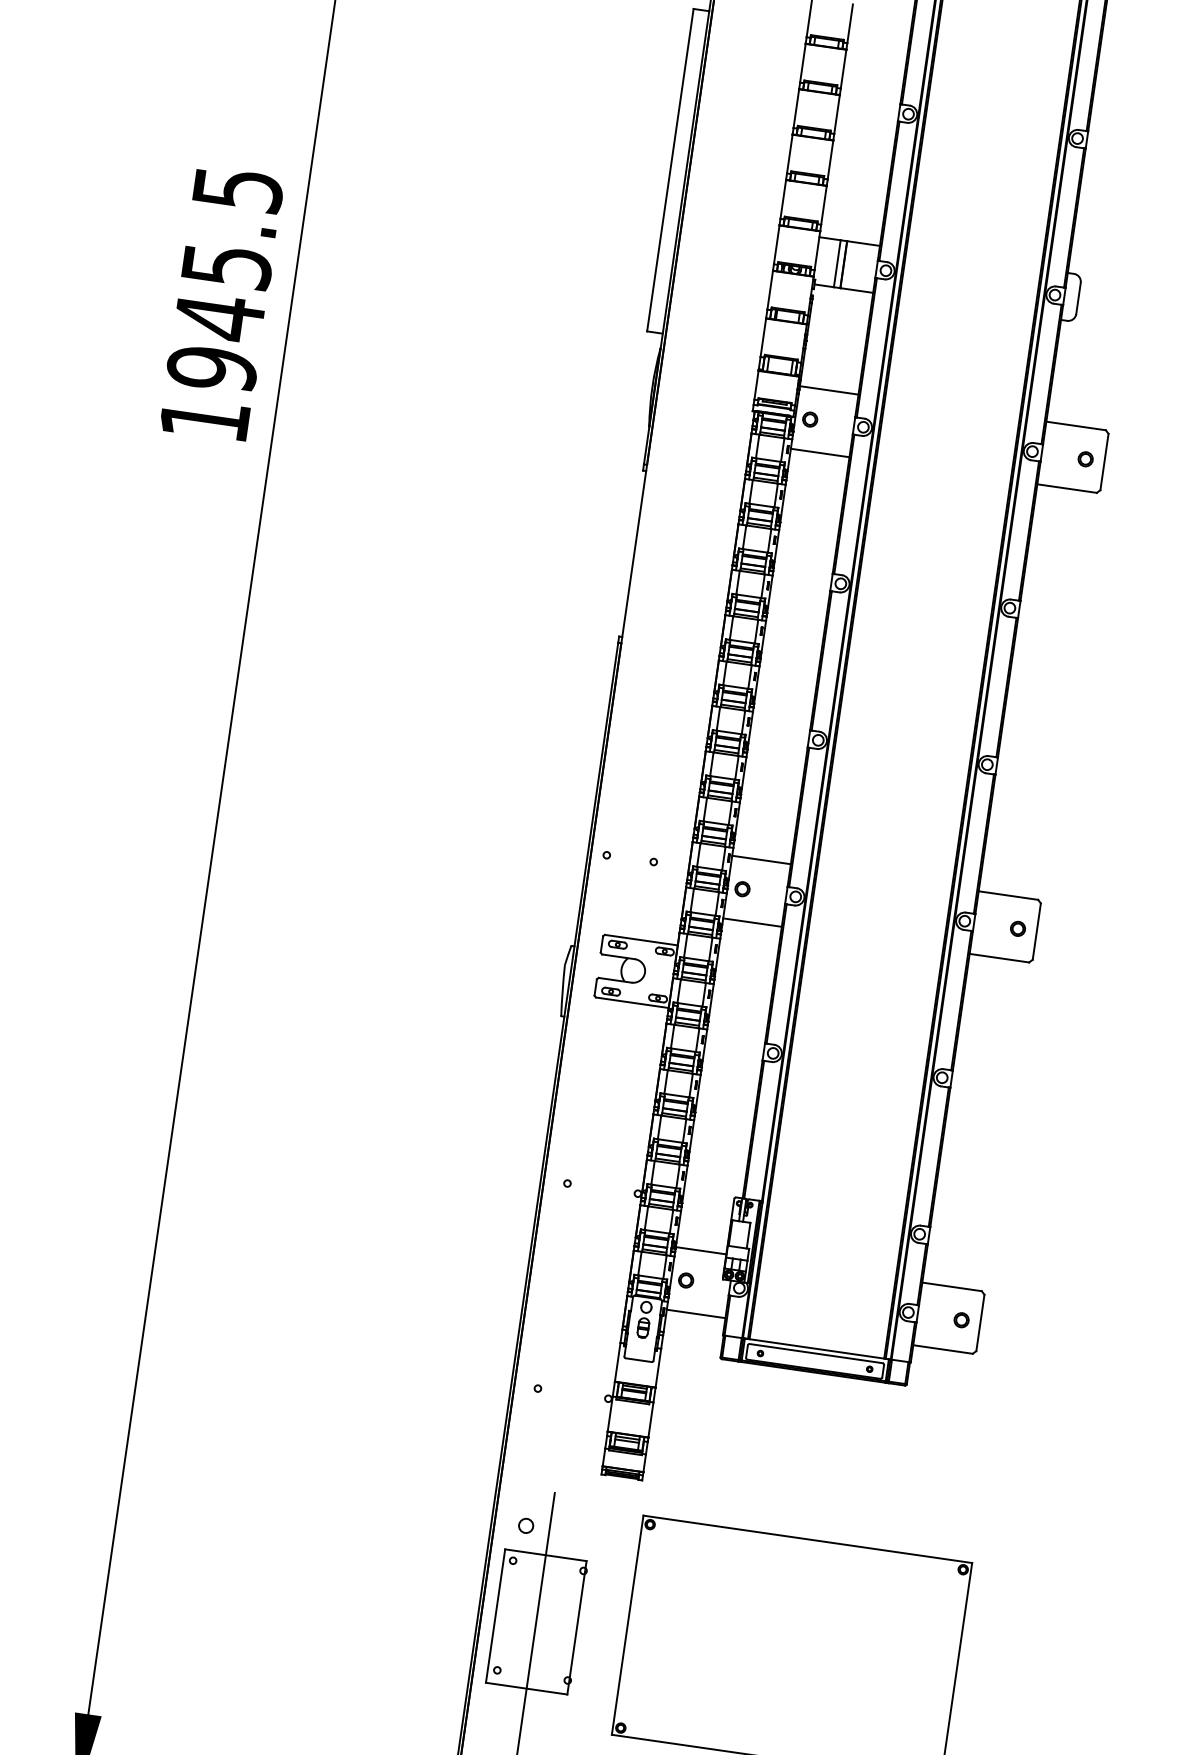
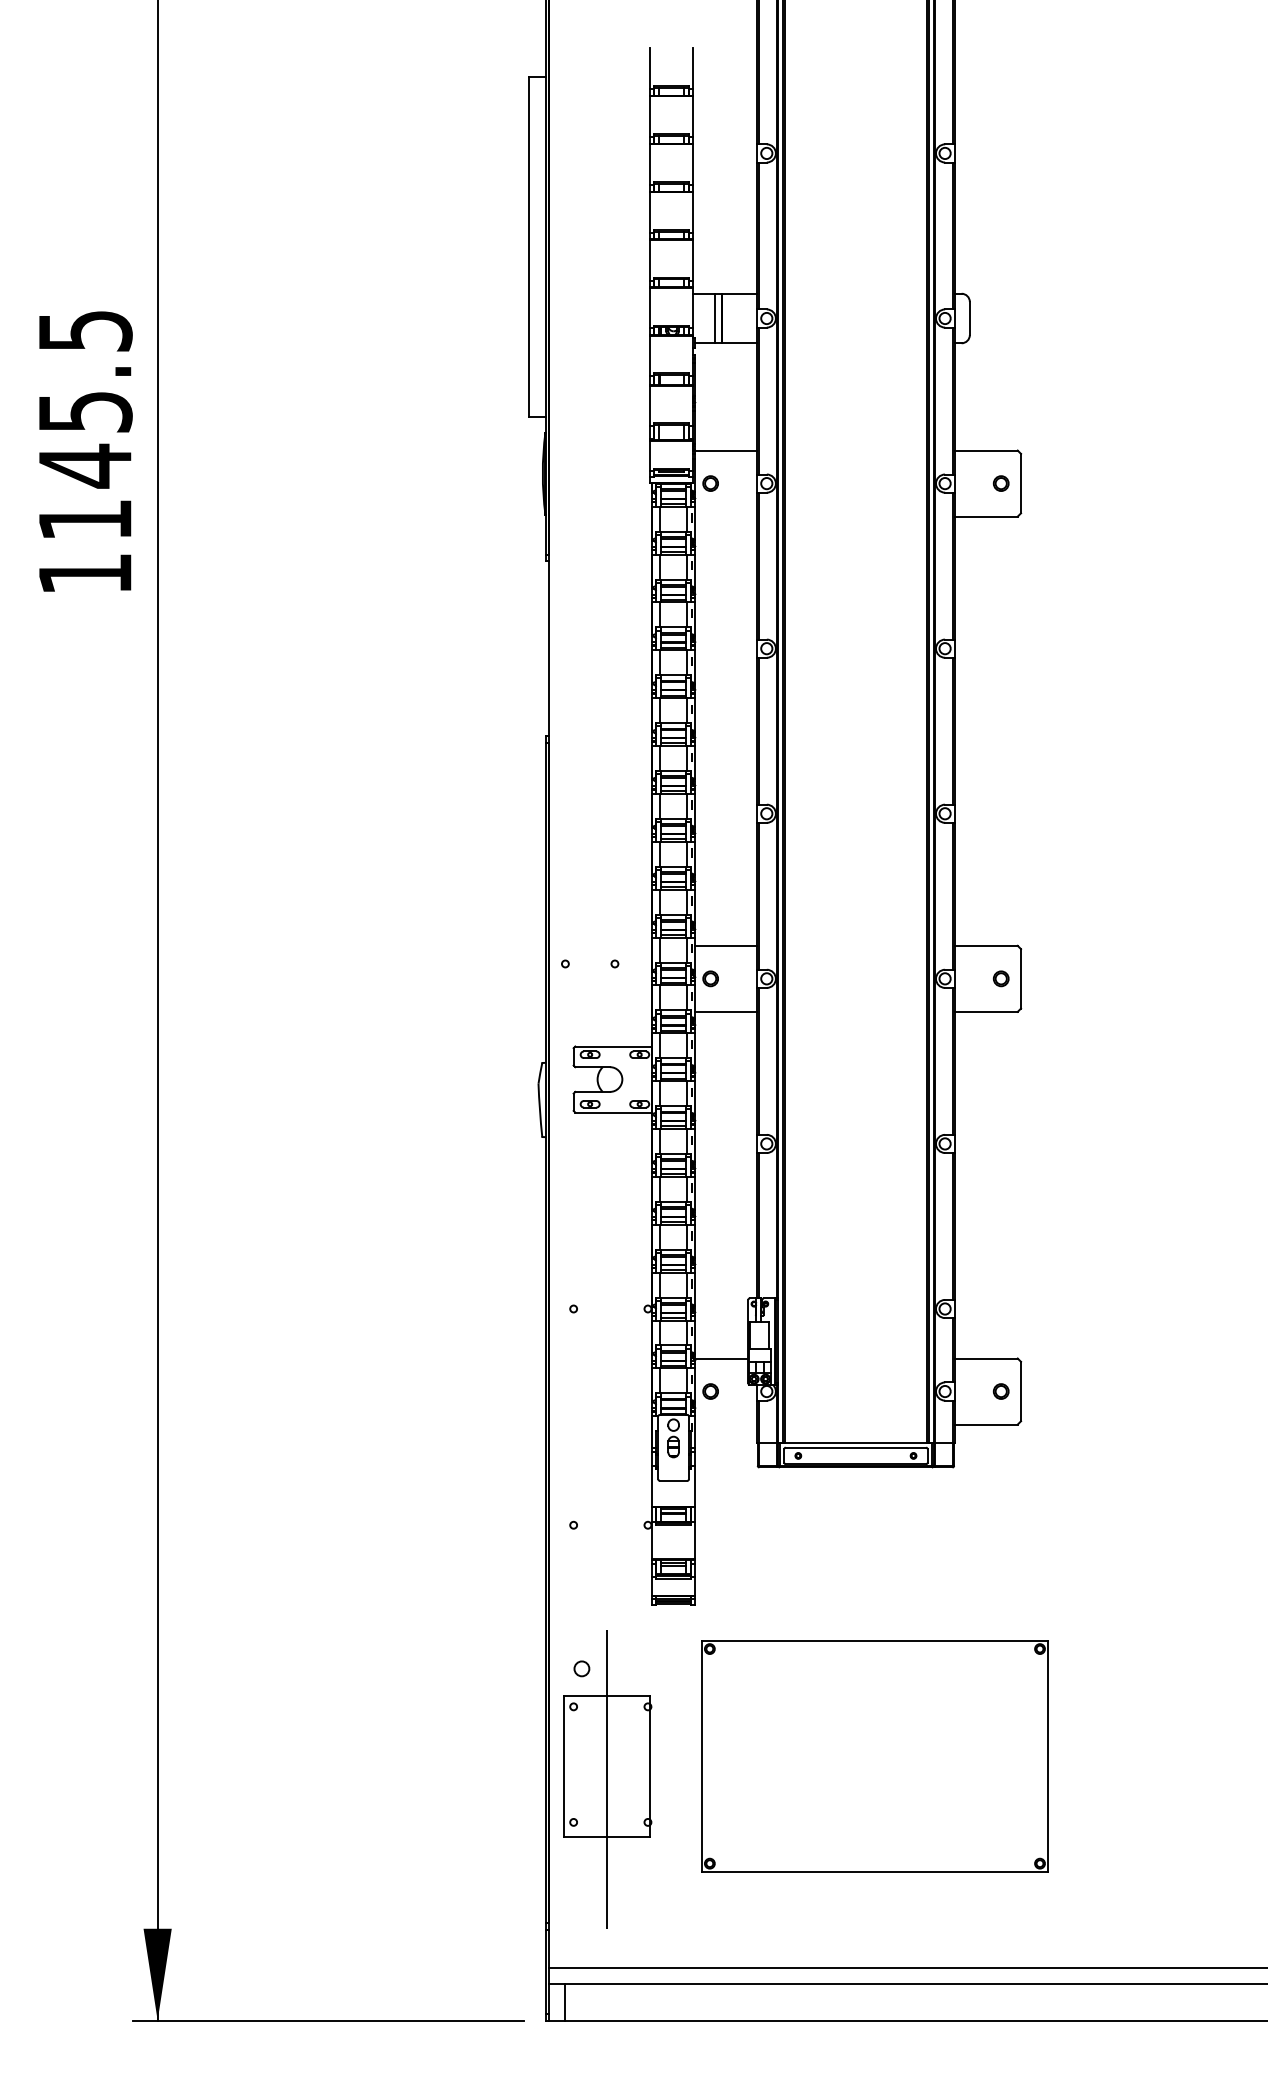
text: (211, 369) -> (84, 520), 1945.5 -> 1145.5
line: (819, 452) -> (725, 516), removed
line: (695, 1313) -> (725, 1424), removed

